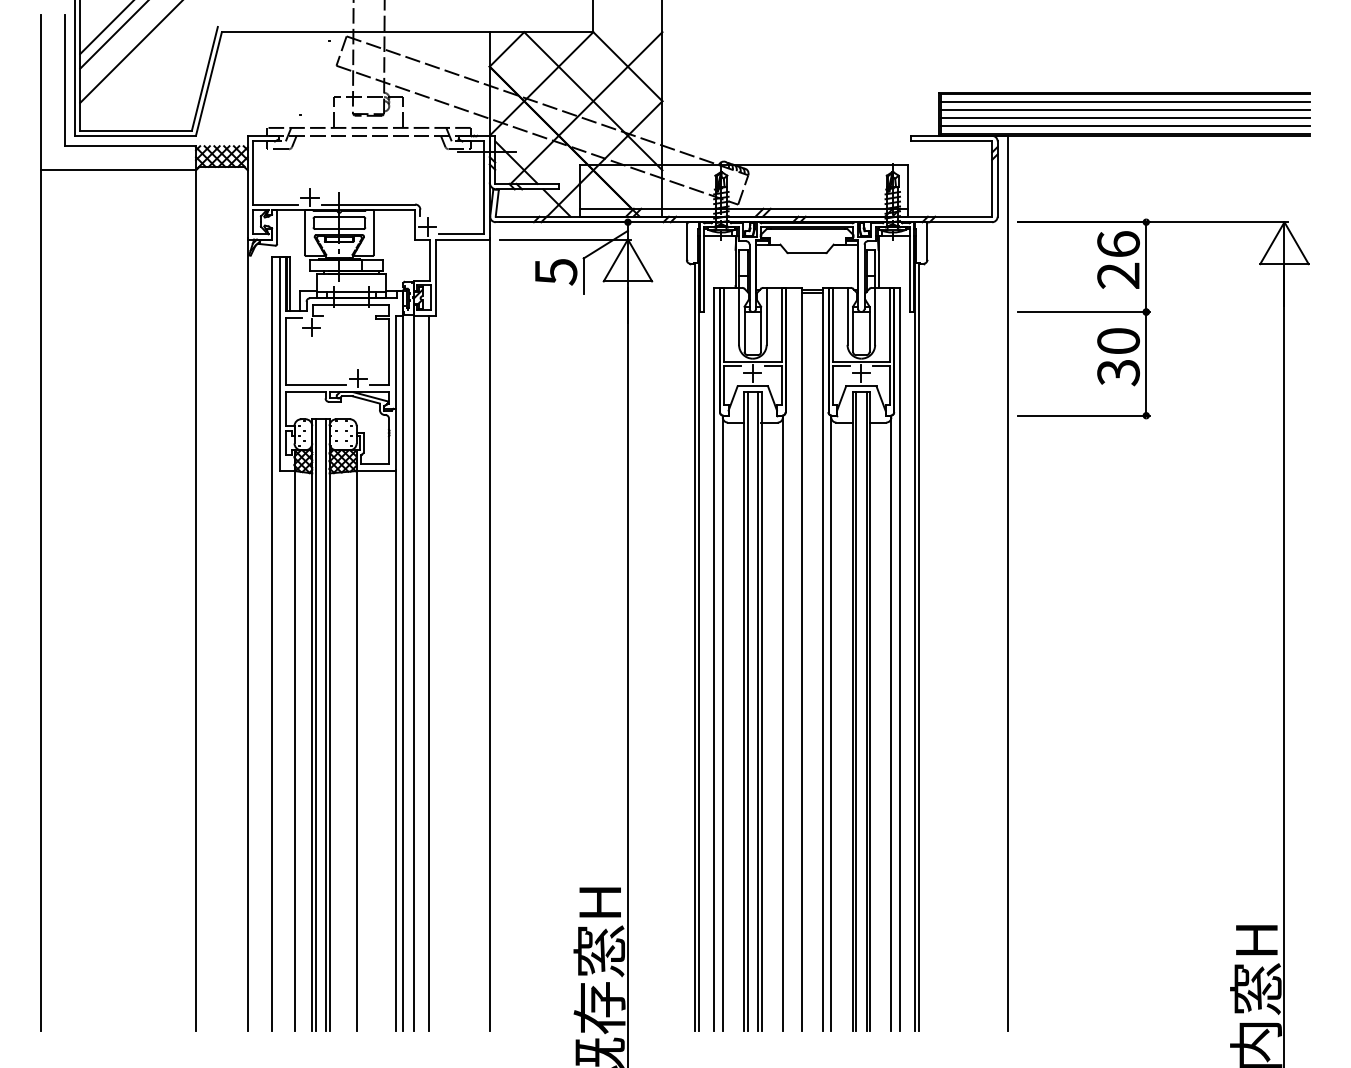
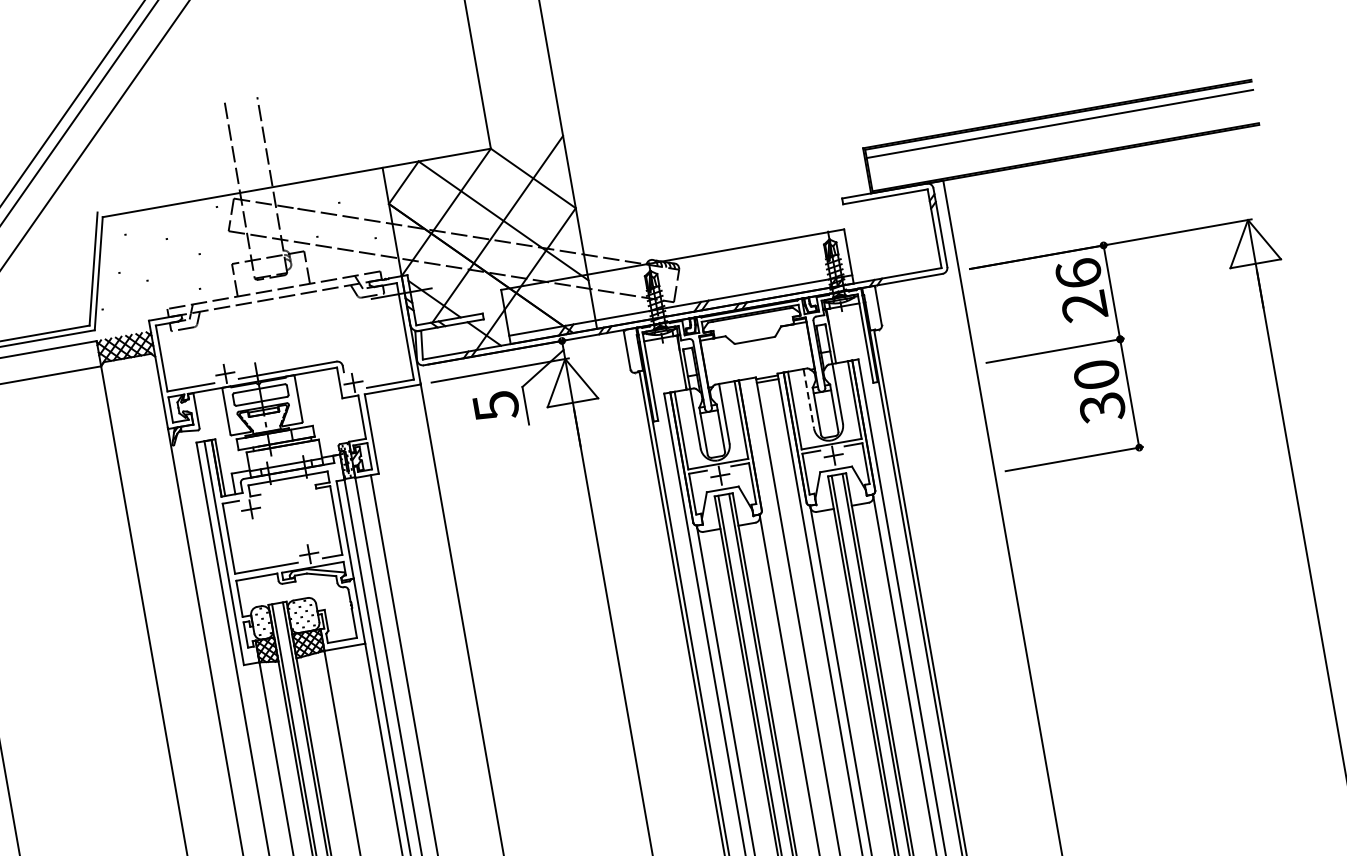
line: (1125, 110) -> (1061, 132), removed
line: (1125, 118) -> (1062, 140), removed
line: (1125, 126) -> (1064, 149), removed
line: (847, 316) -> (808, 399), solid -> dashed

